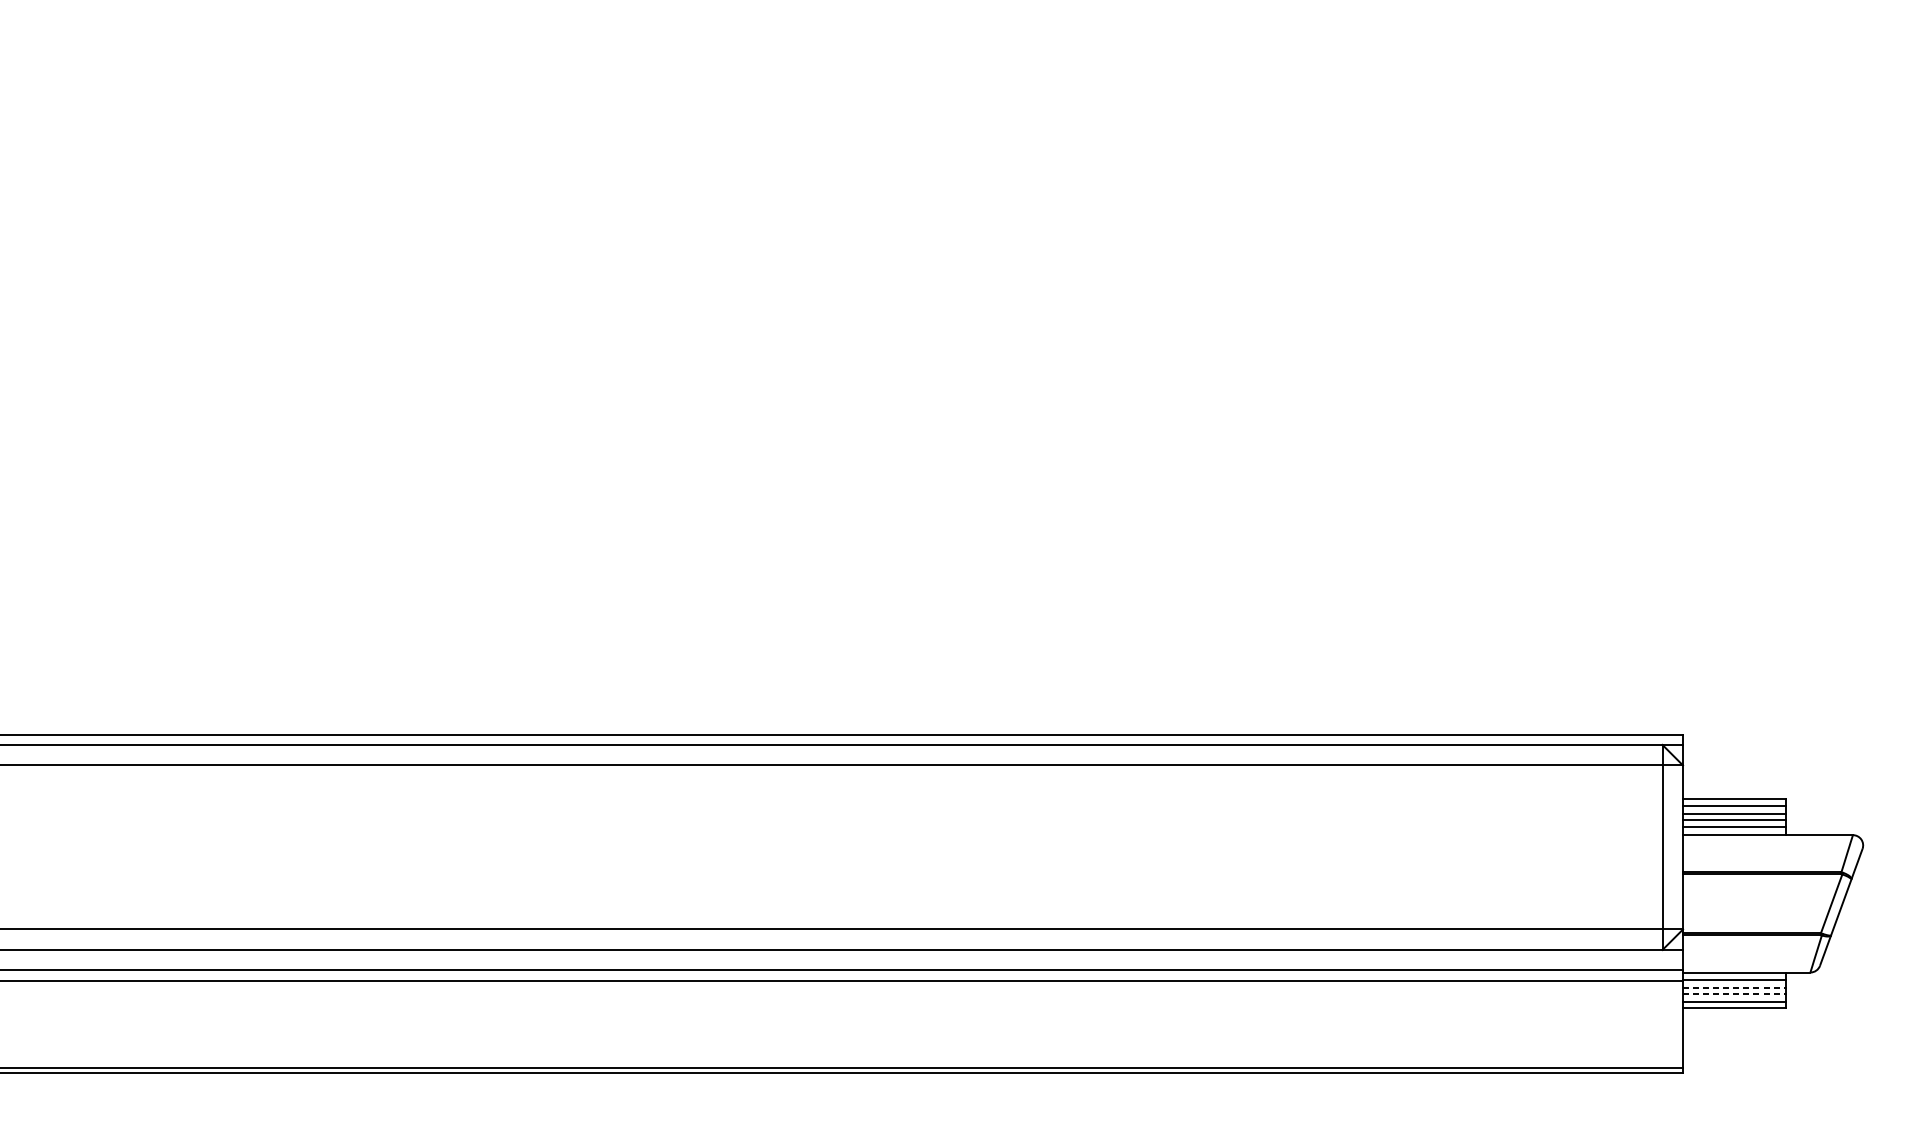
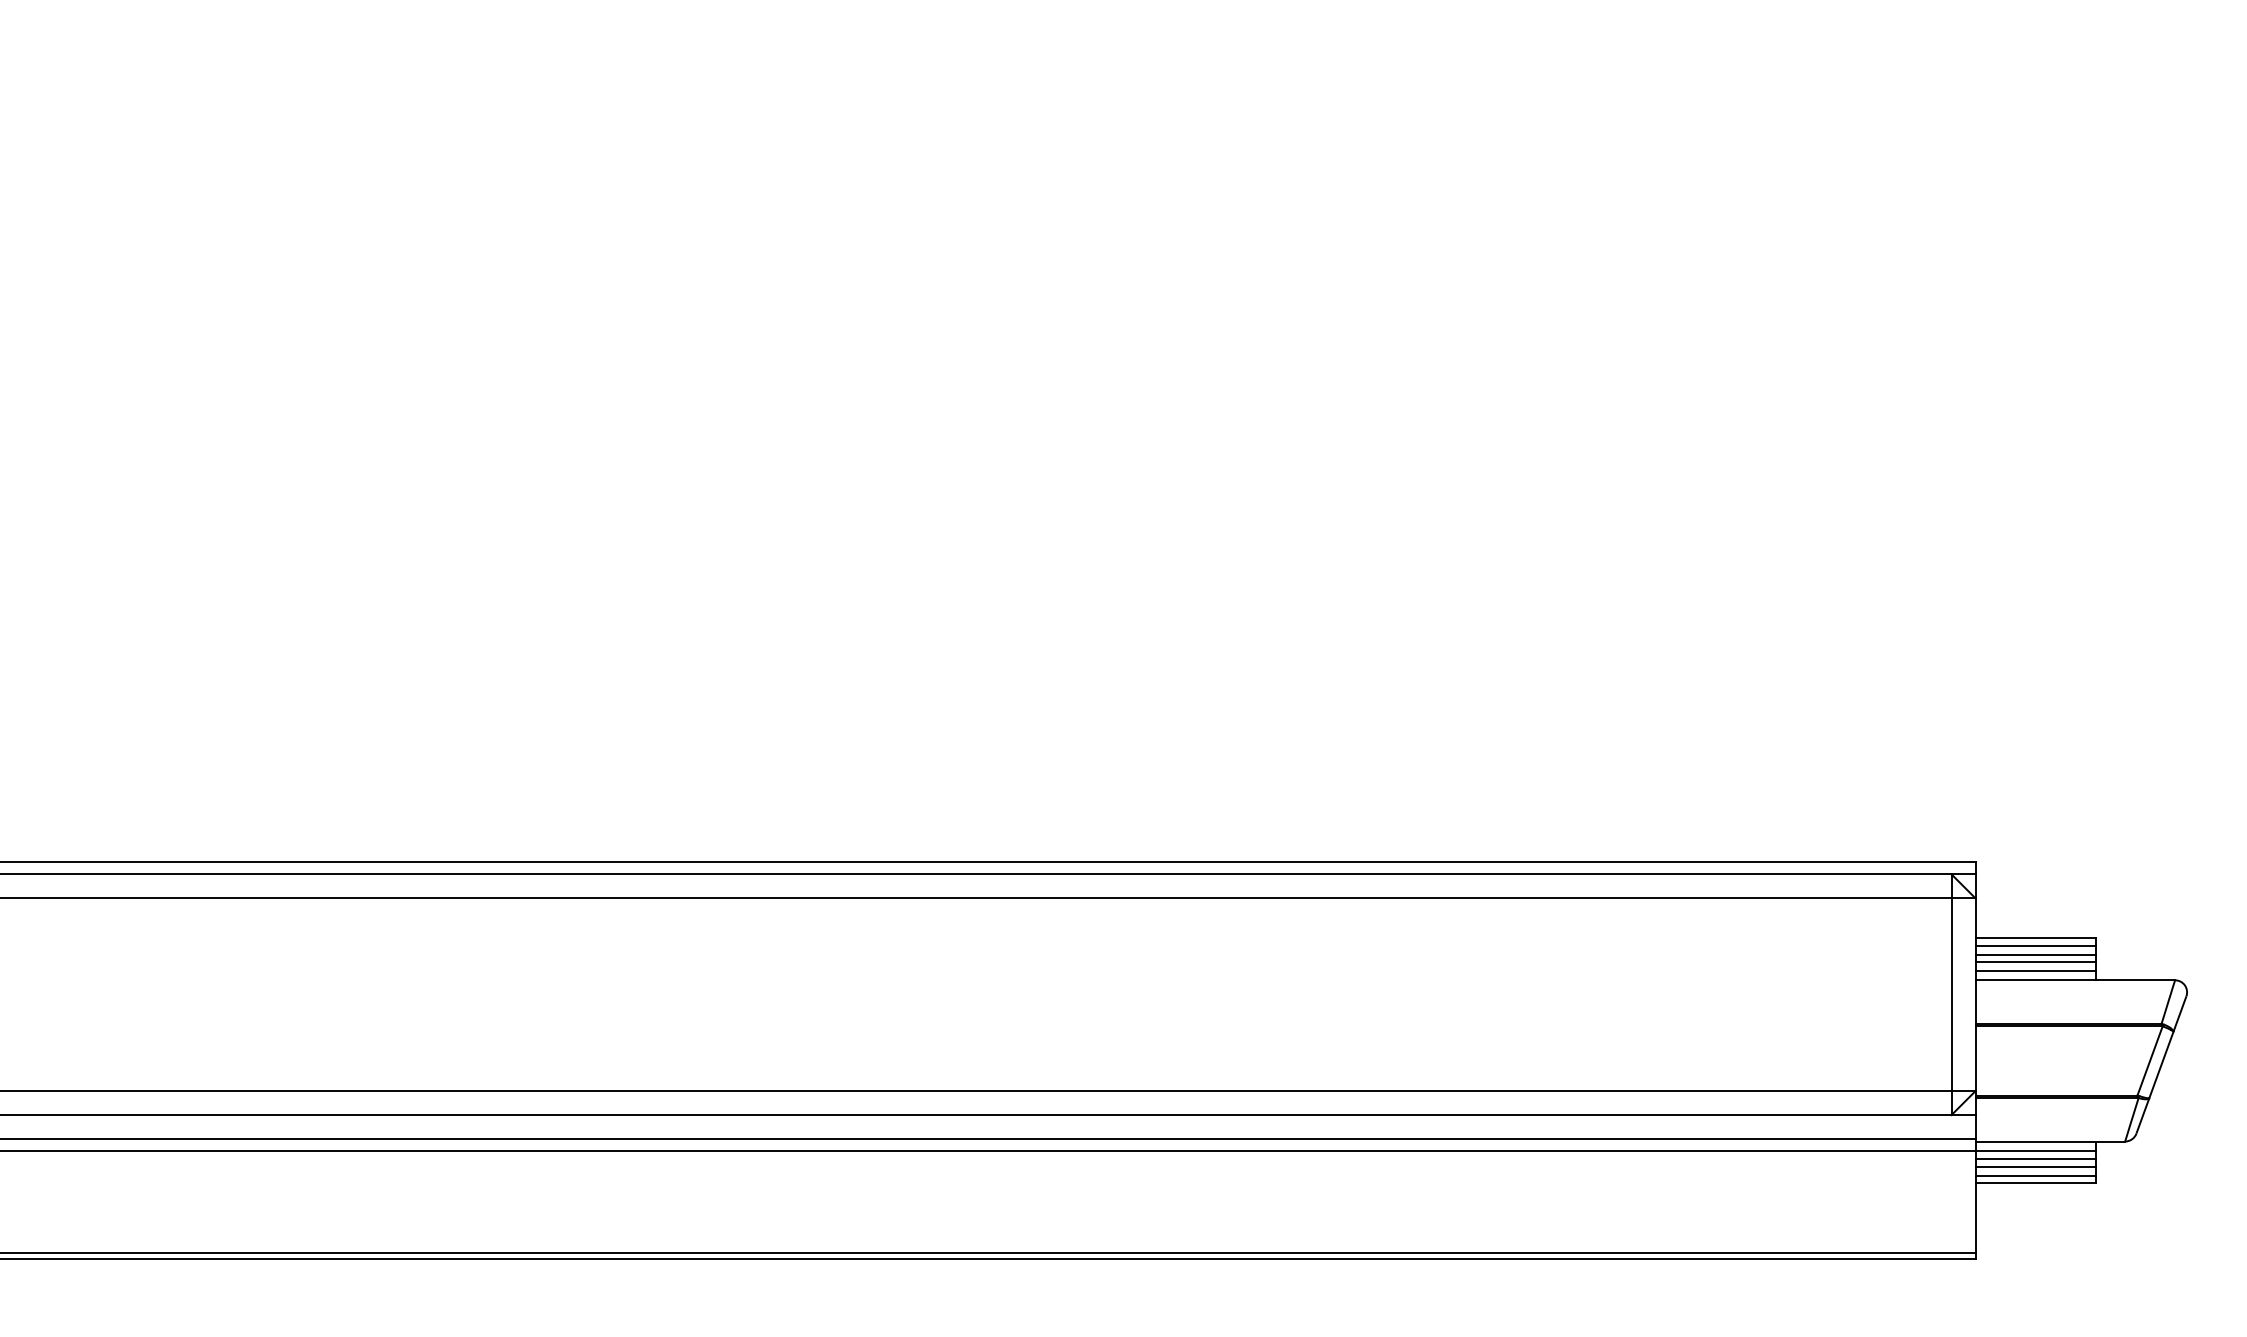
line: (1734, 987) -> (2036, 1159), dashed -> solid
line: (1734, 993) -> (2036, 1166), dashed -> solid

